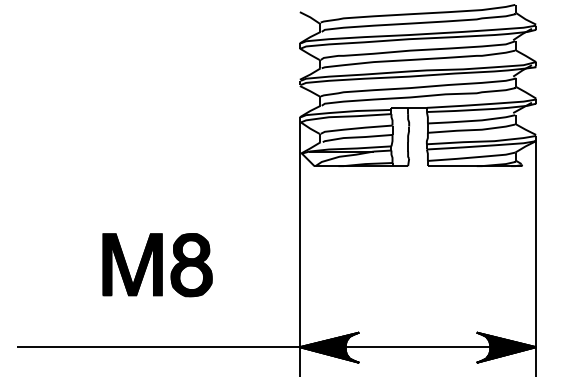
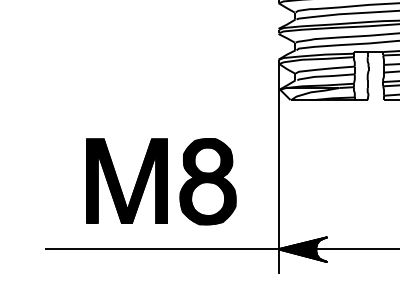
part: (157, 264) -> (161, 181), size x1.67

